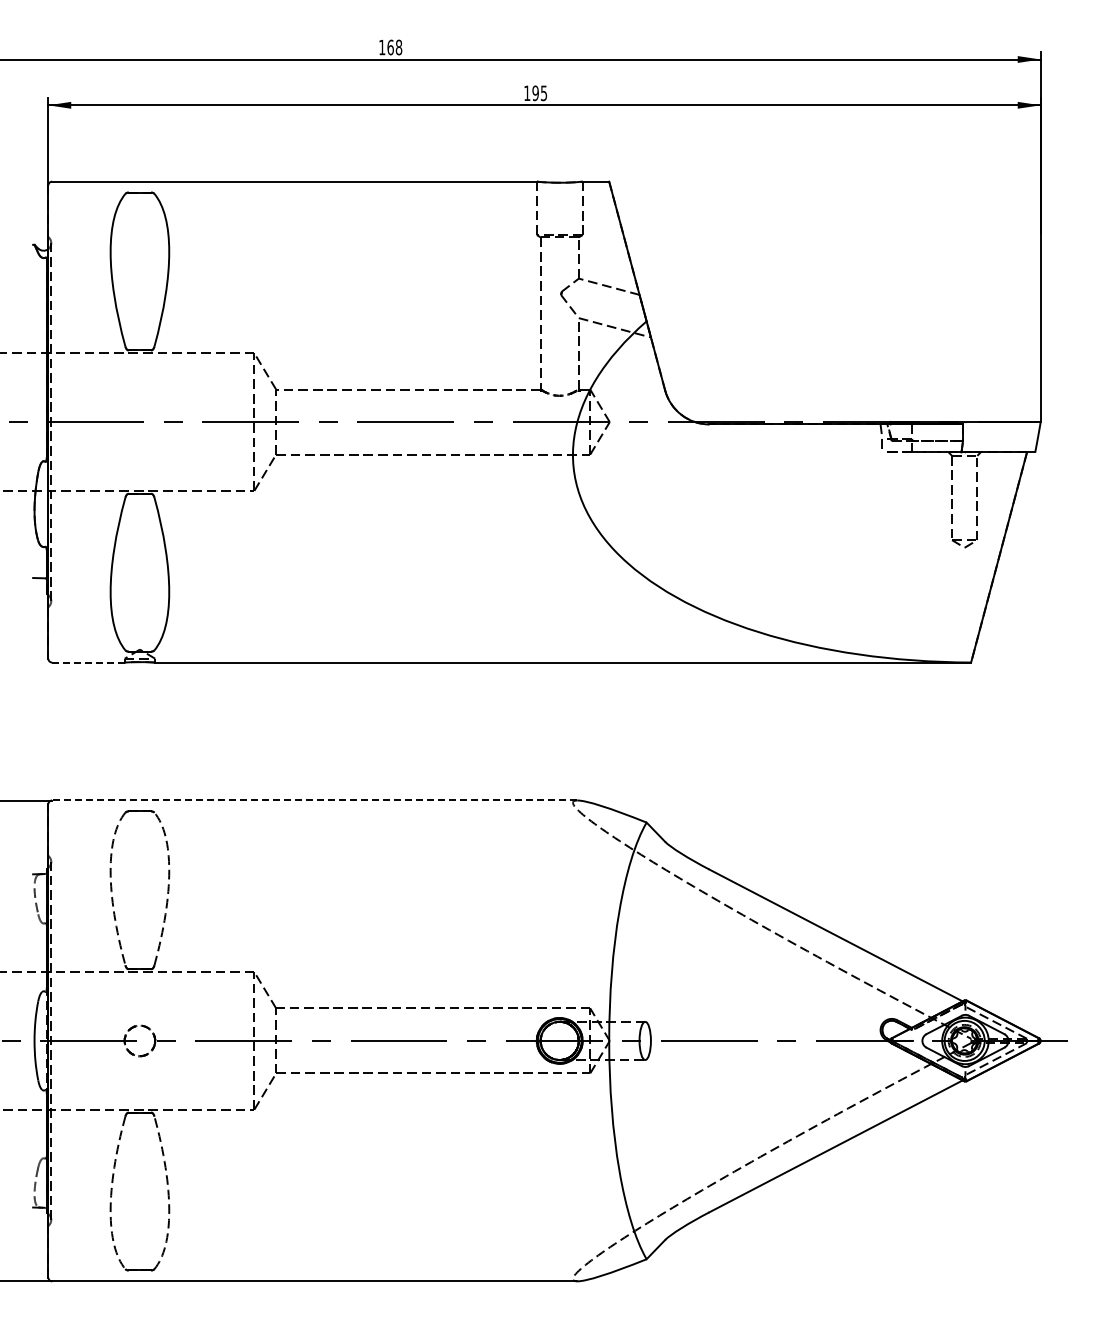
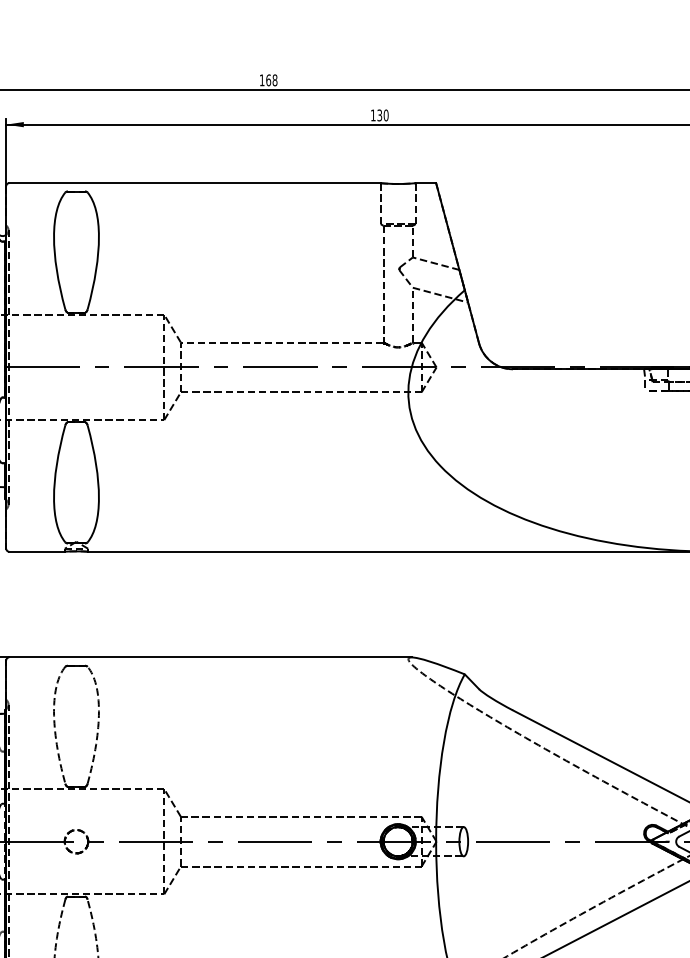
text: (539, 93) -> (382, 115), 195 -> 130
line: (89, 662) -> (37, 551), dashed -> solid
line: (314, 800) -> (210, 657), dashed -> solid

